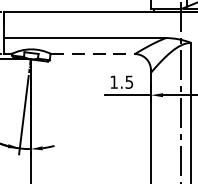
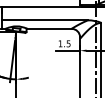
line: (93, 53) -> (49, 28), dashed -> solid

